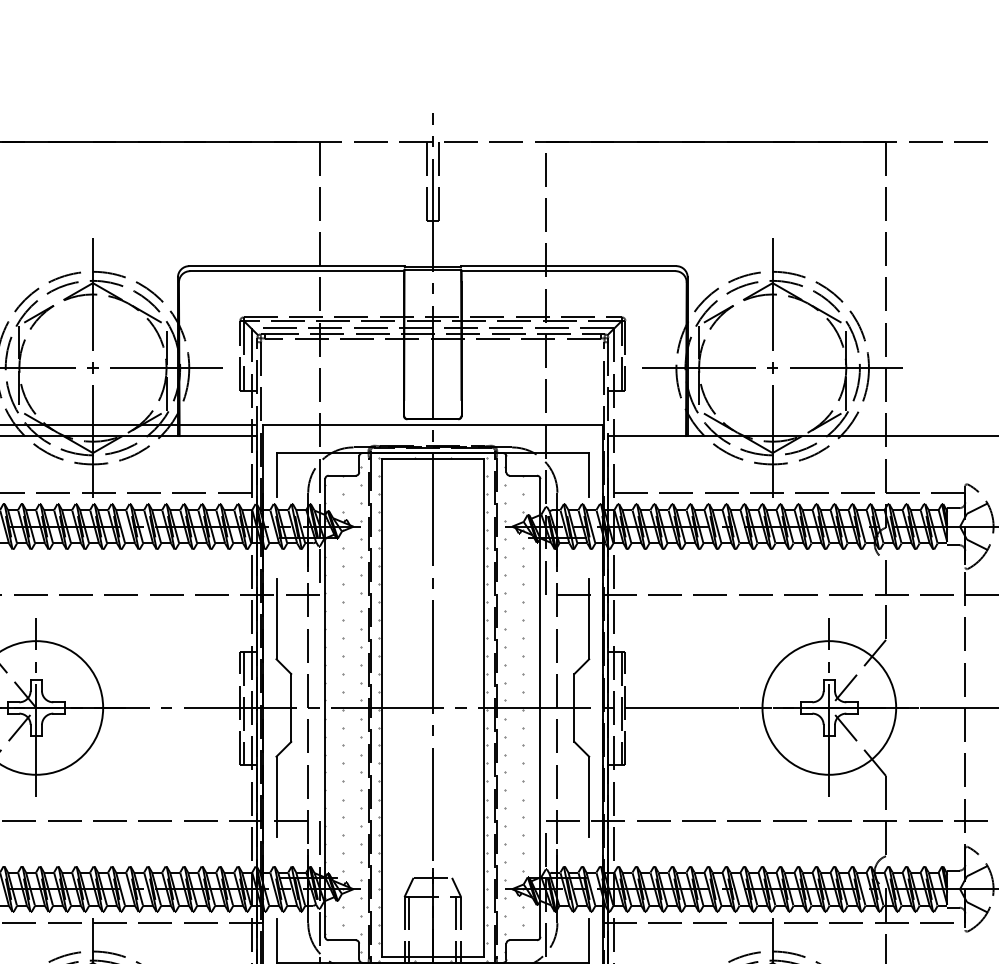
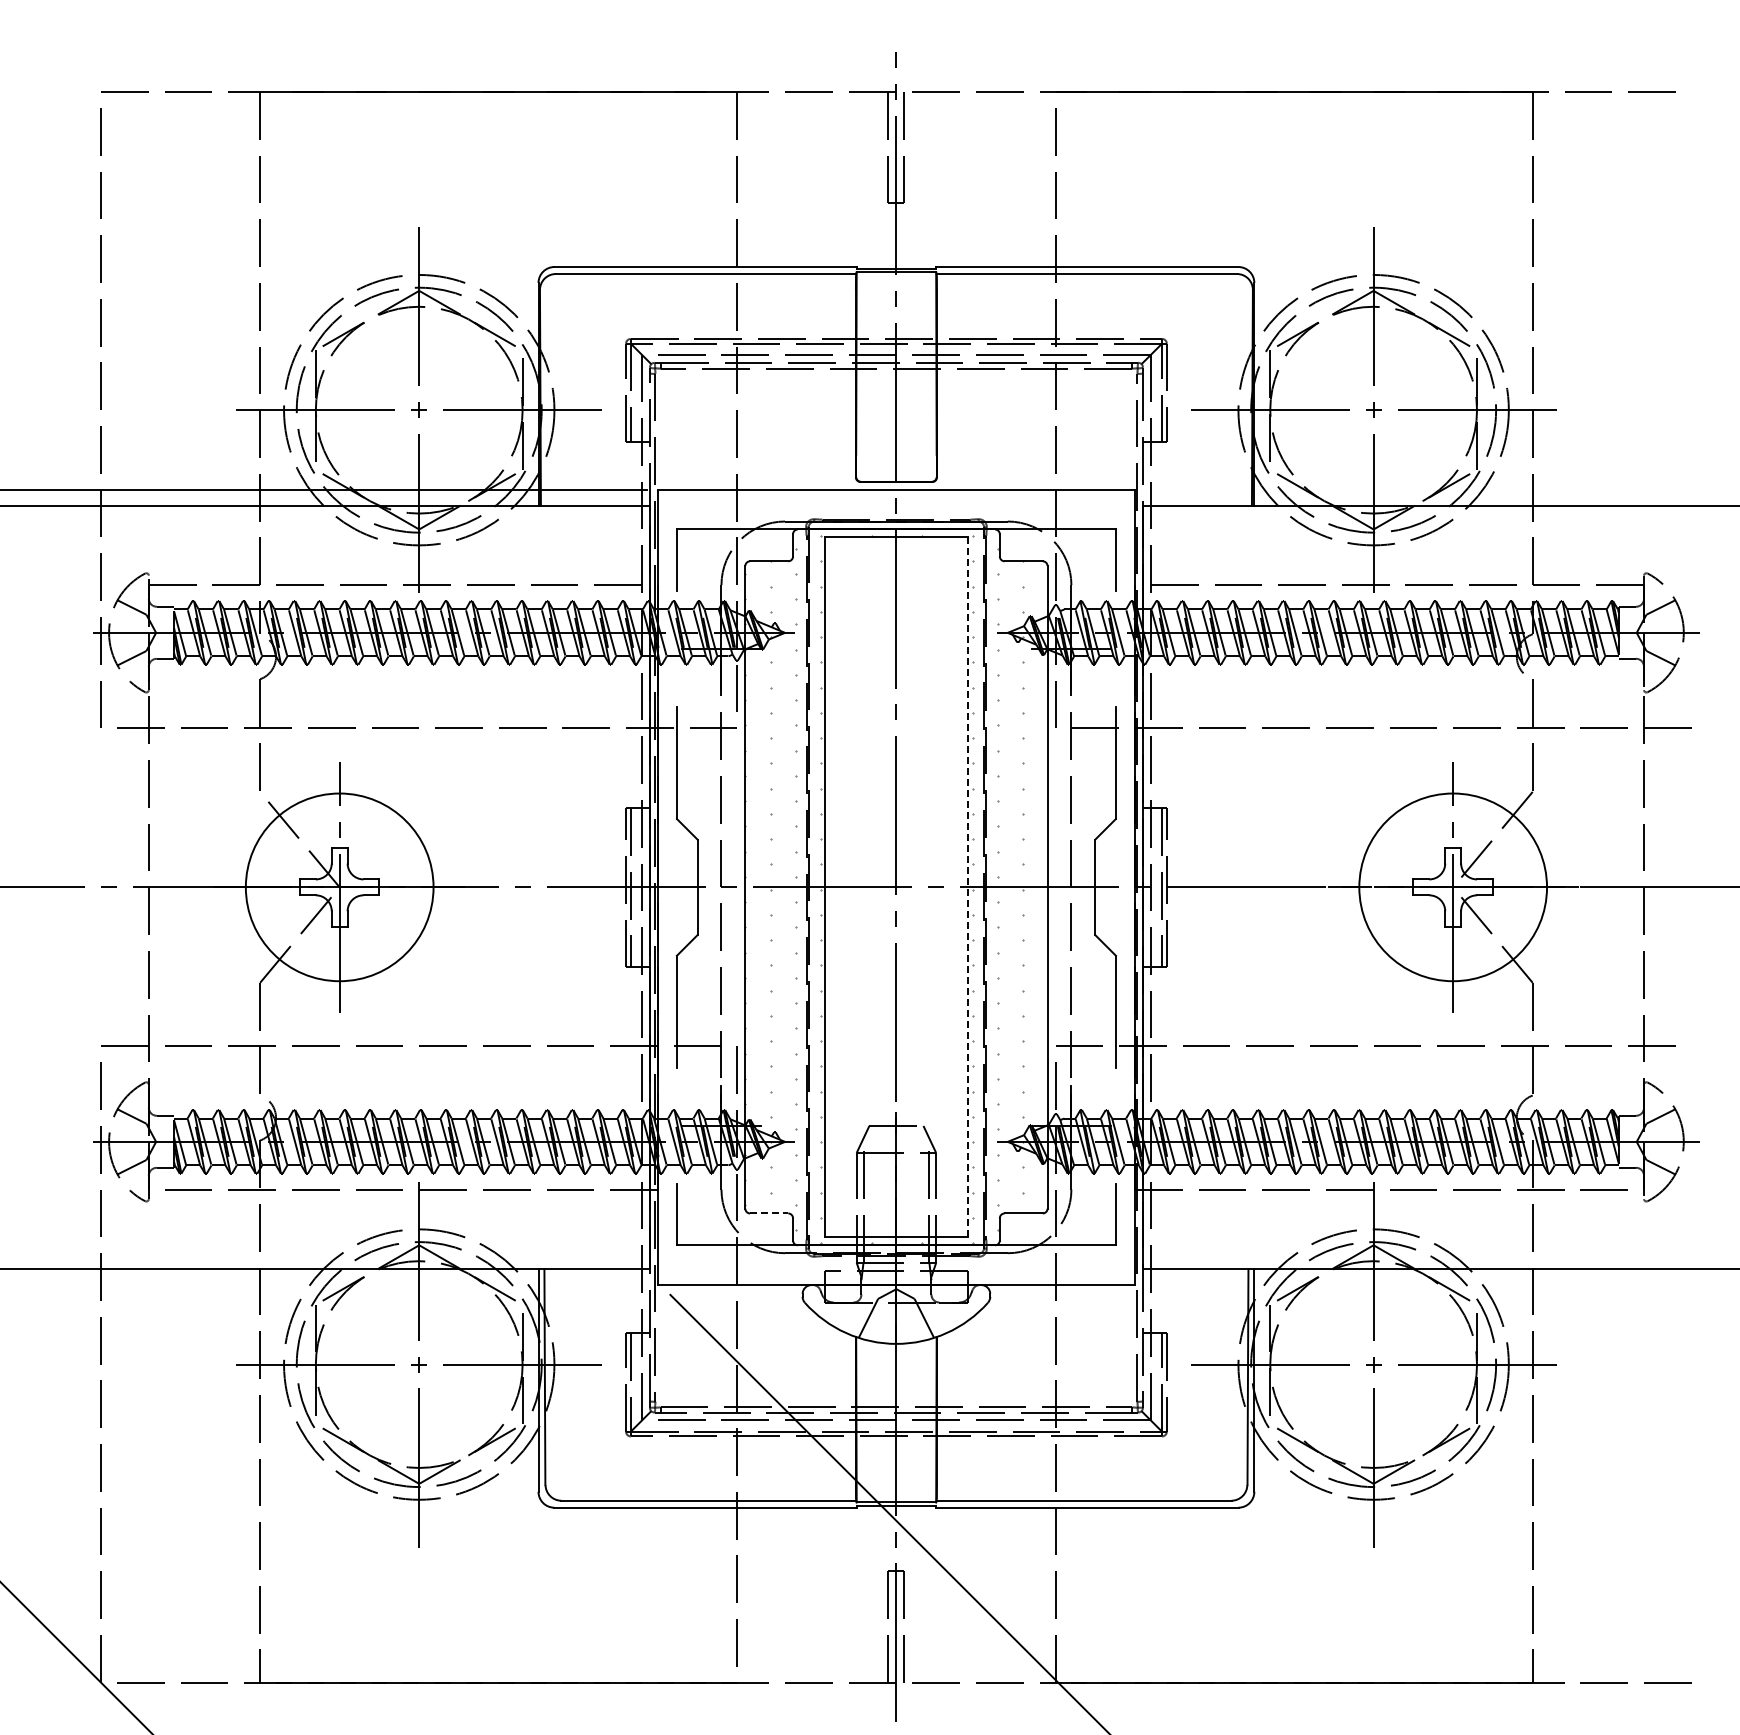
line: (484, 708) -> (968, 887), solid -> dashed
line: (342, 940) -> (769, 1213), solid -> dashed

